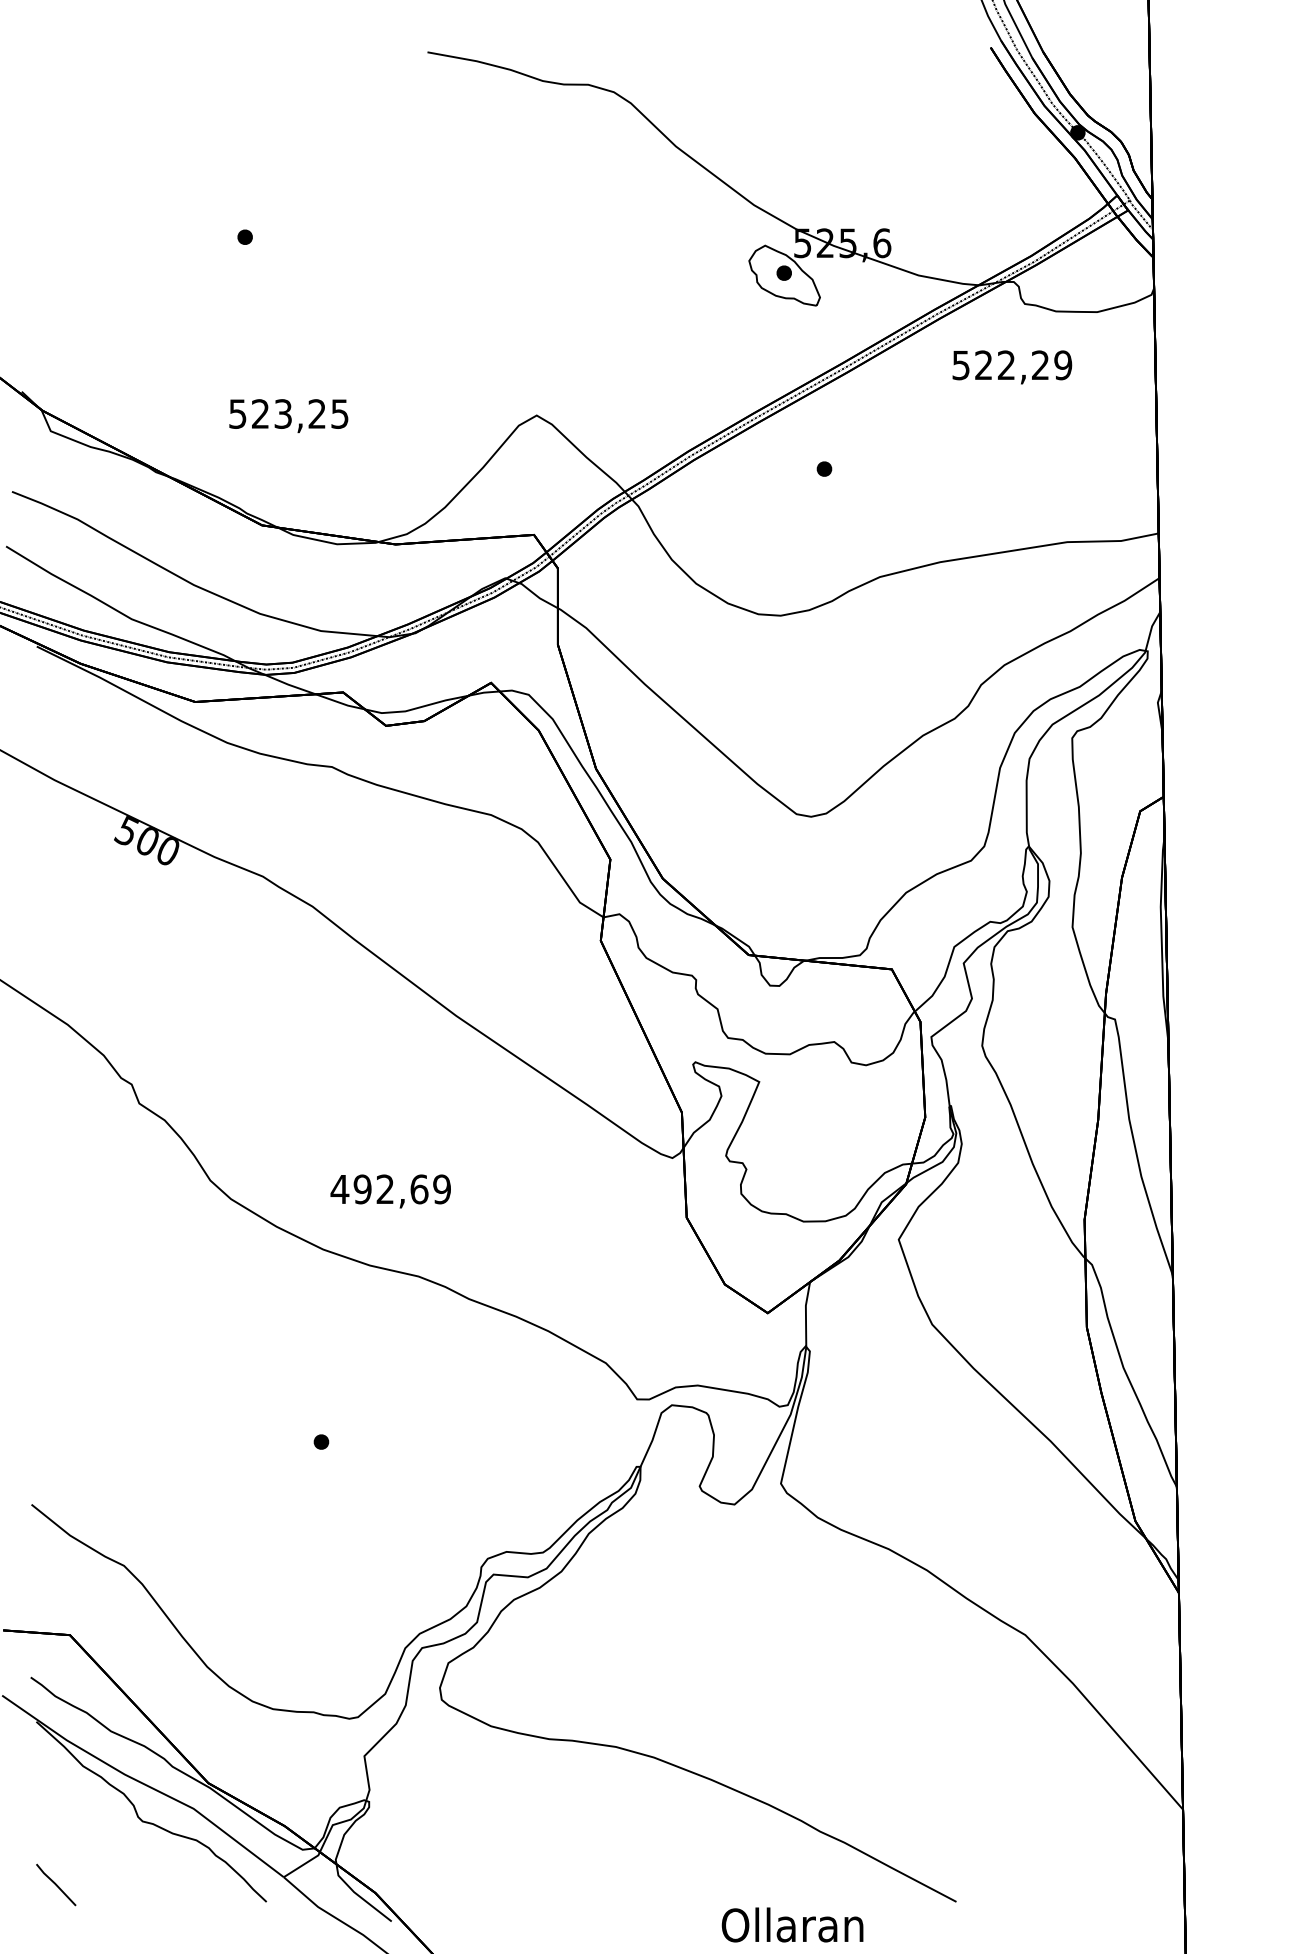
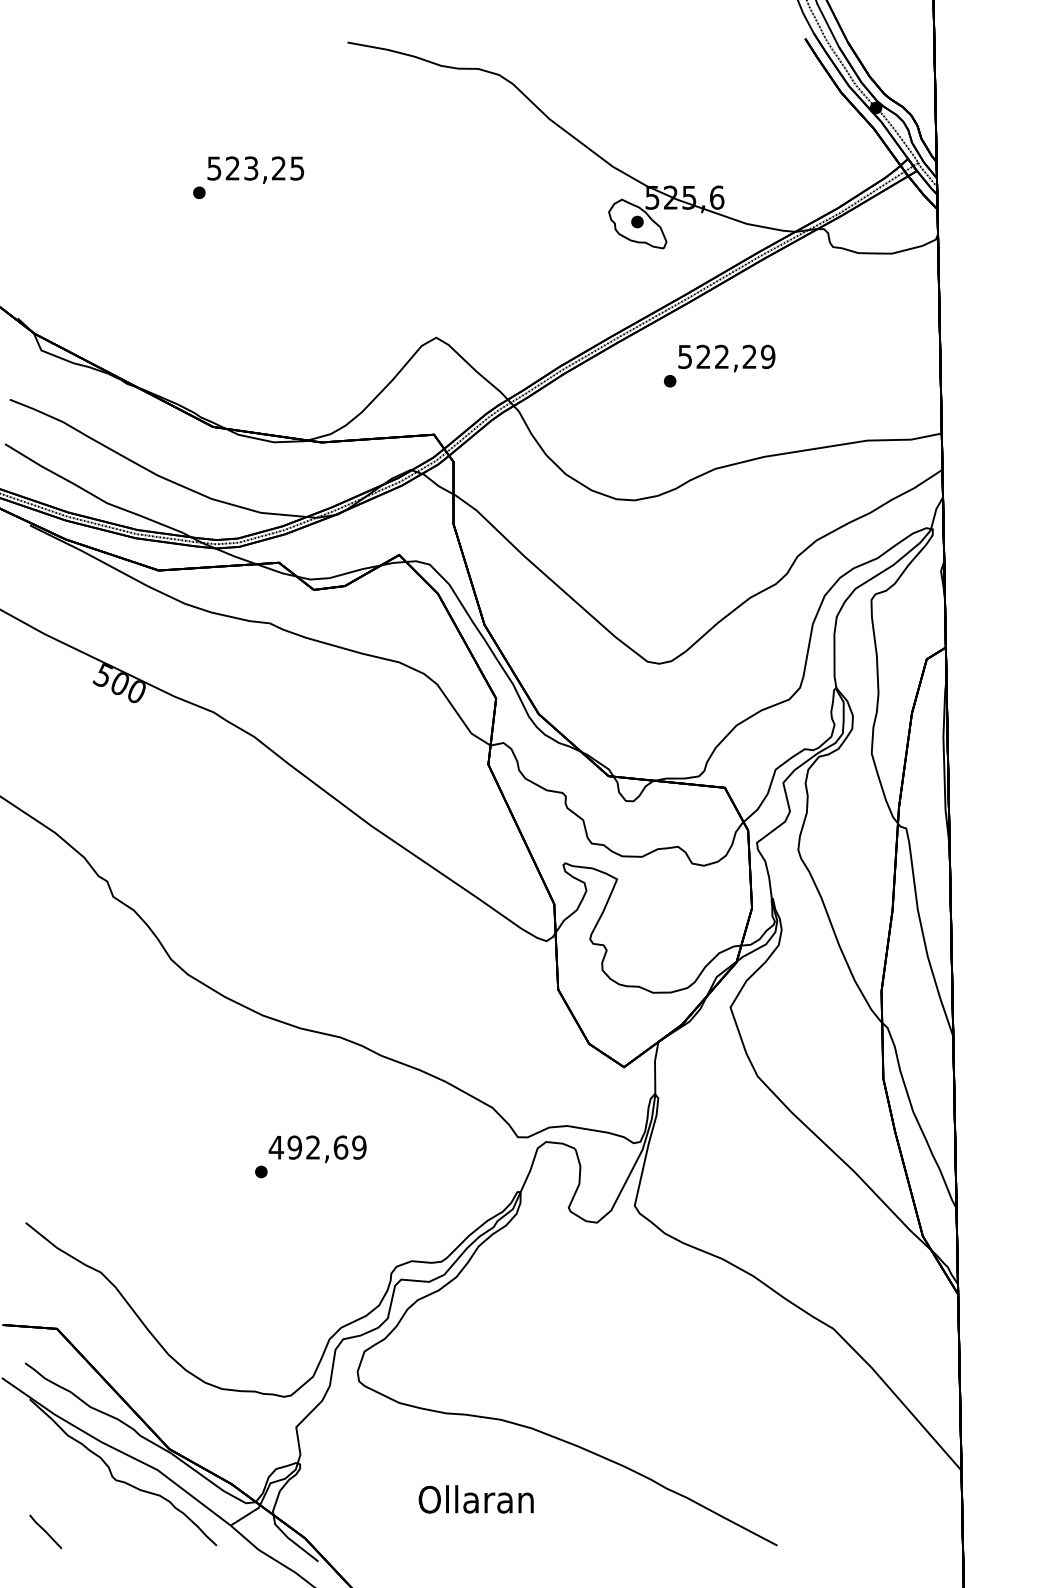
text: (1011, 367) -> (726, 358), moved
text: (288, 415) -> (255, 169), moved
text: (390, 1191) -> (317, 1149), moved
text: (791, 1925) -> (475, 1499), moved

